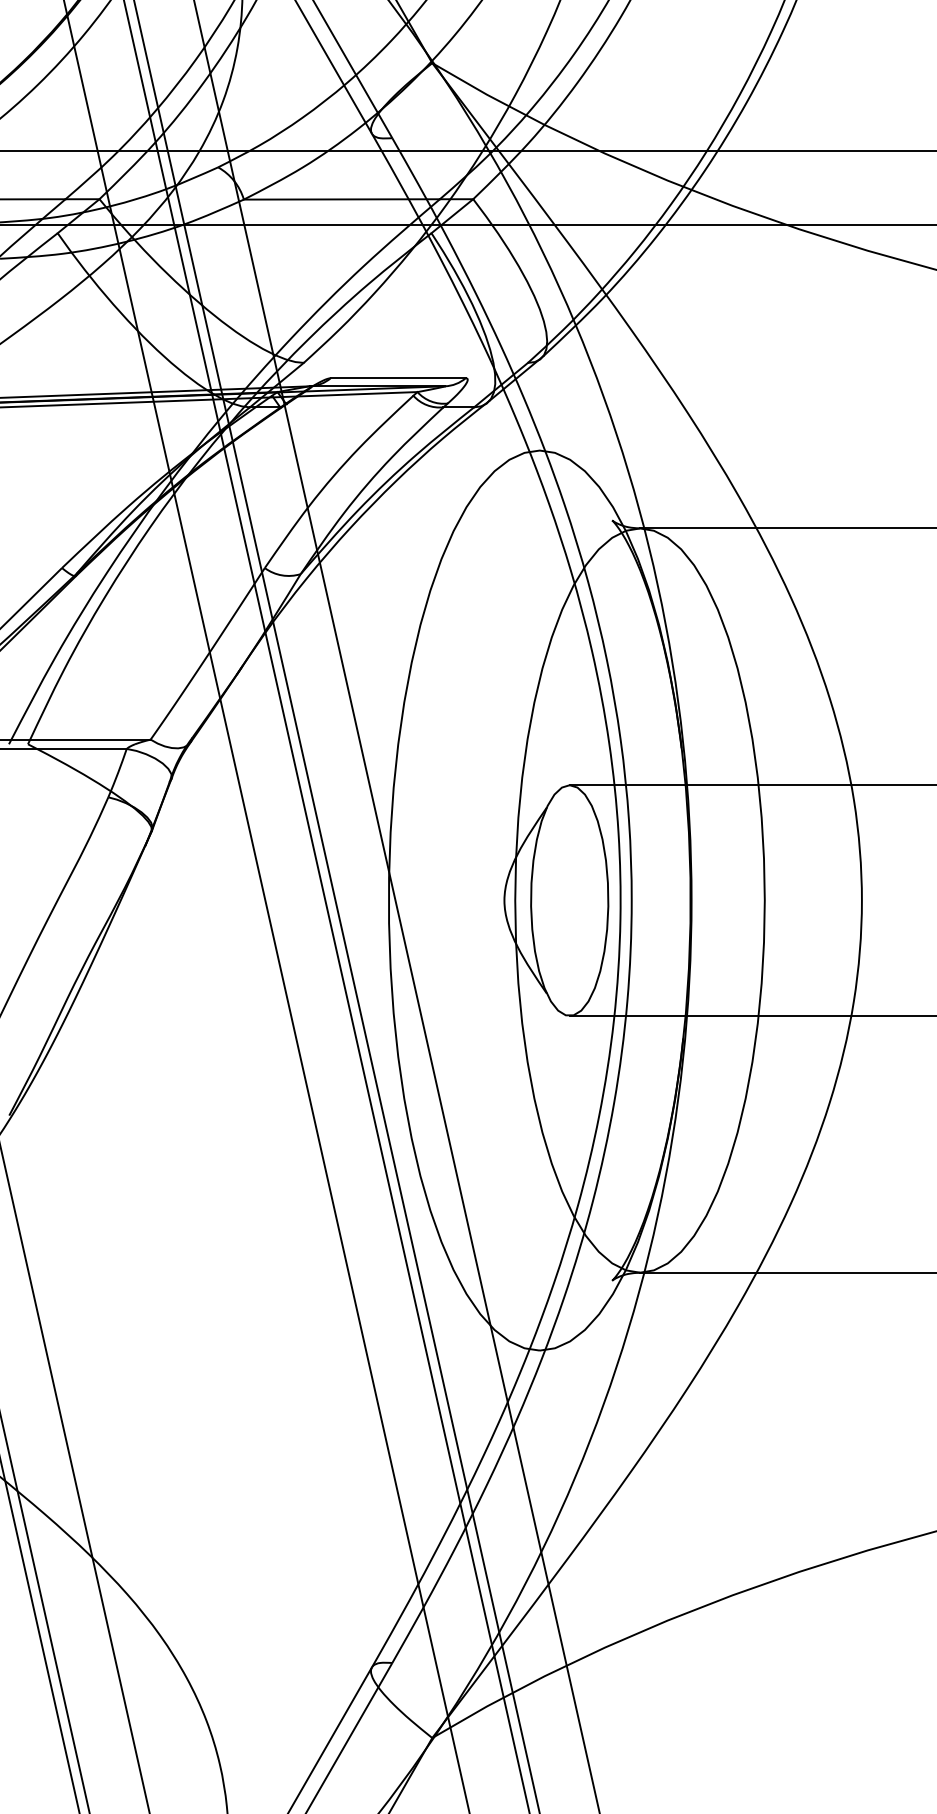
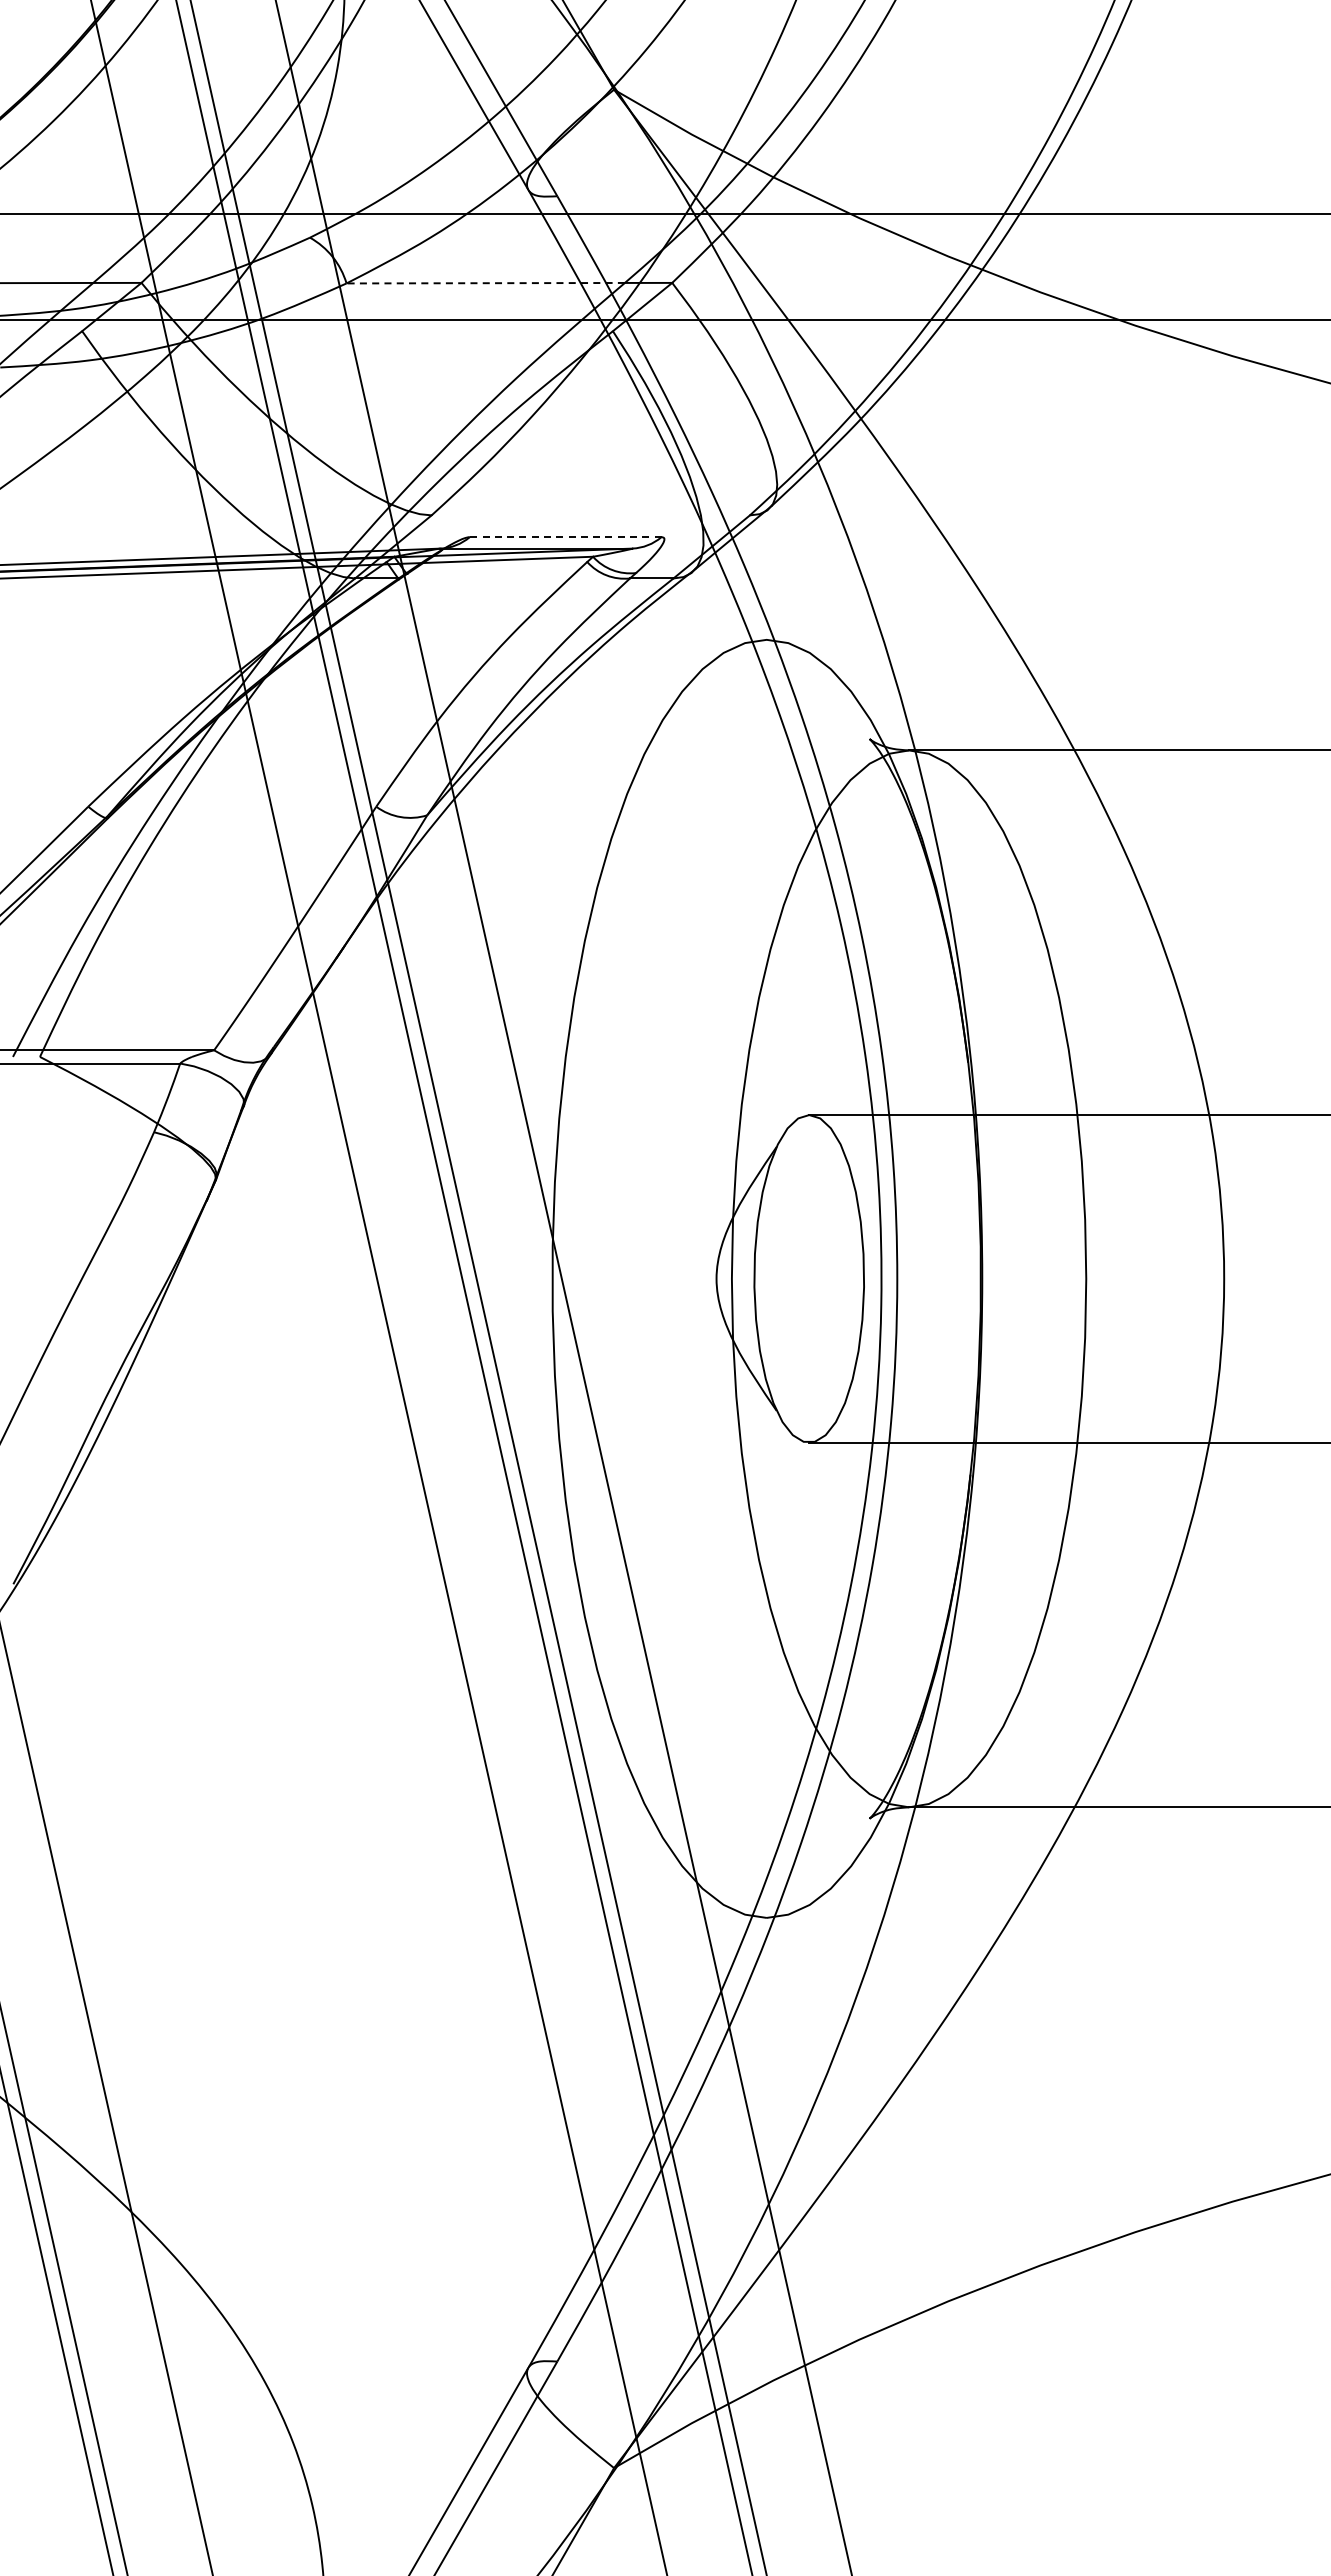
line: (341, 199) -> (485, 283), solid -> dashed
line: (398, 378) -> (565, 537), solid -> dashed

